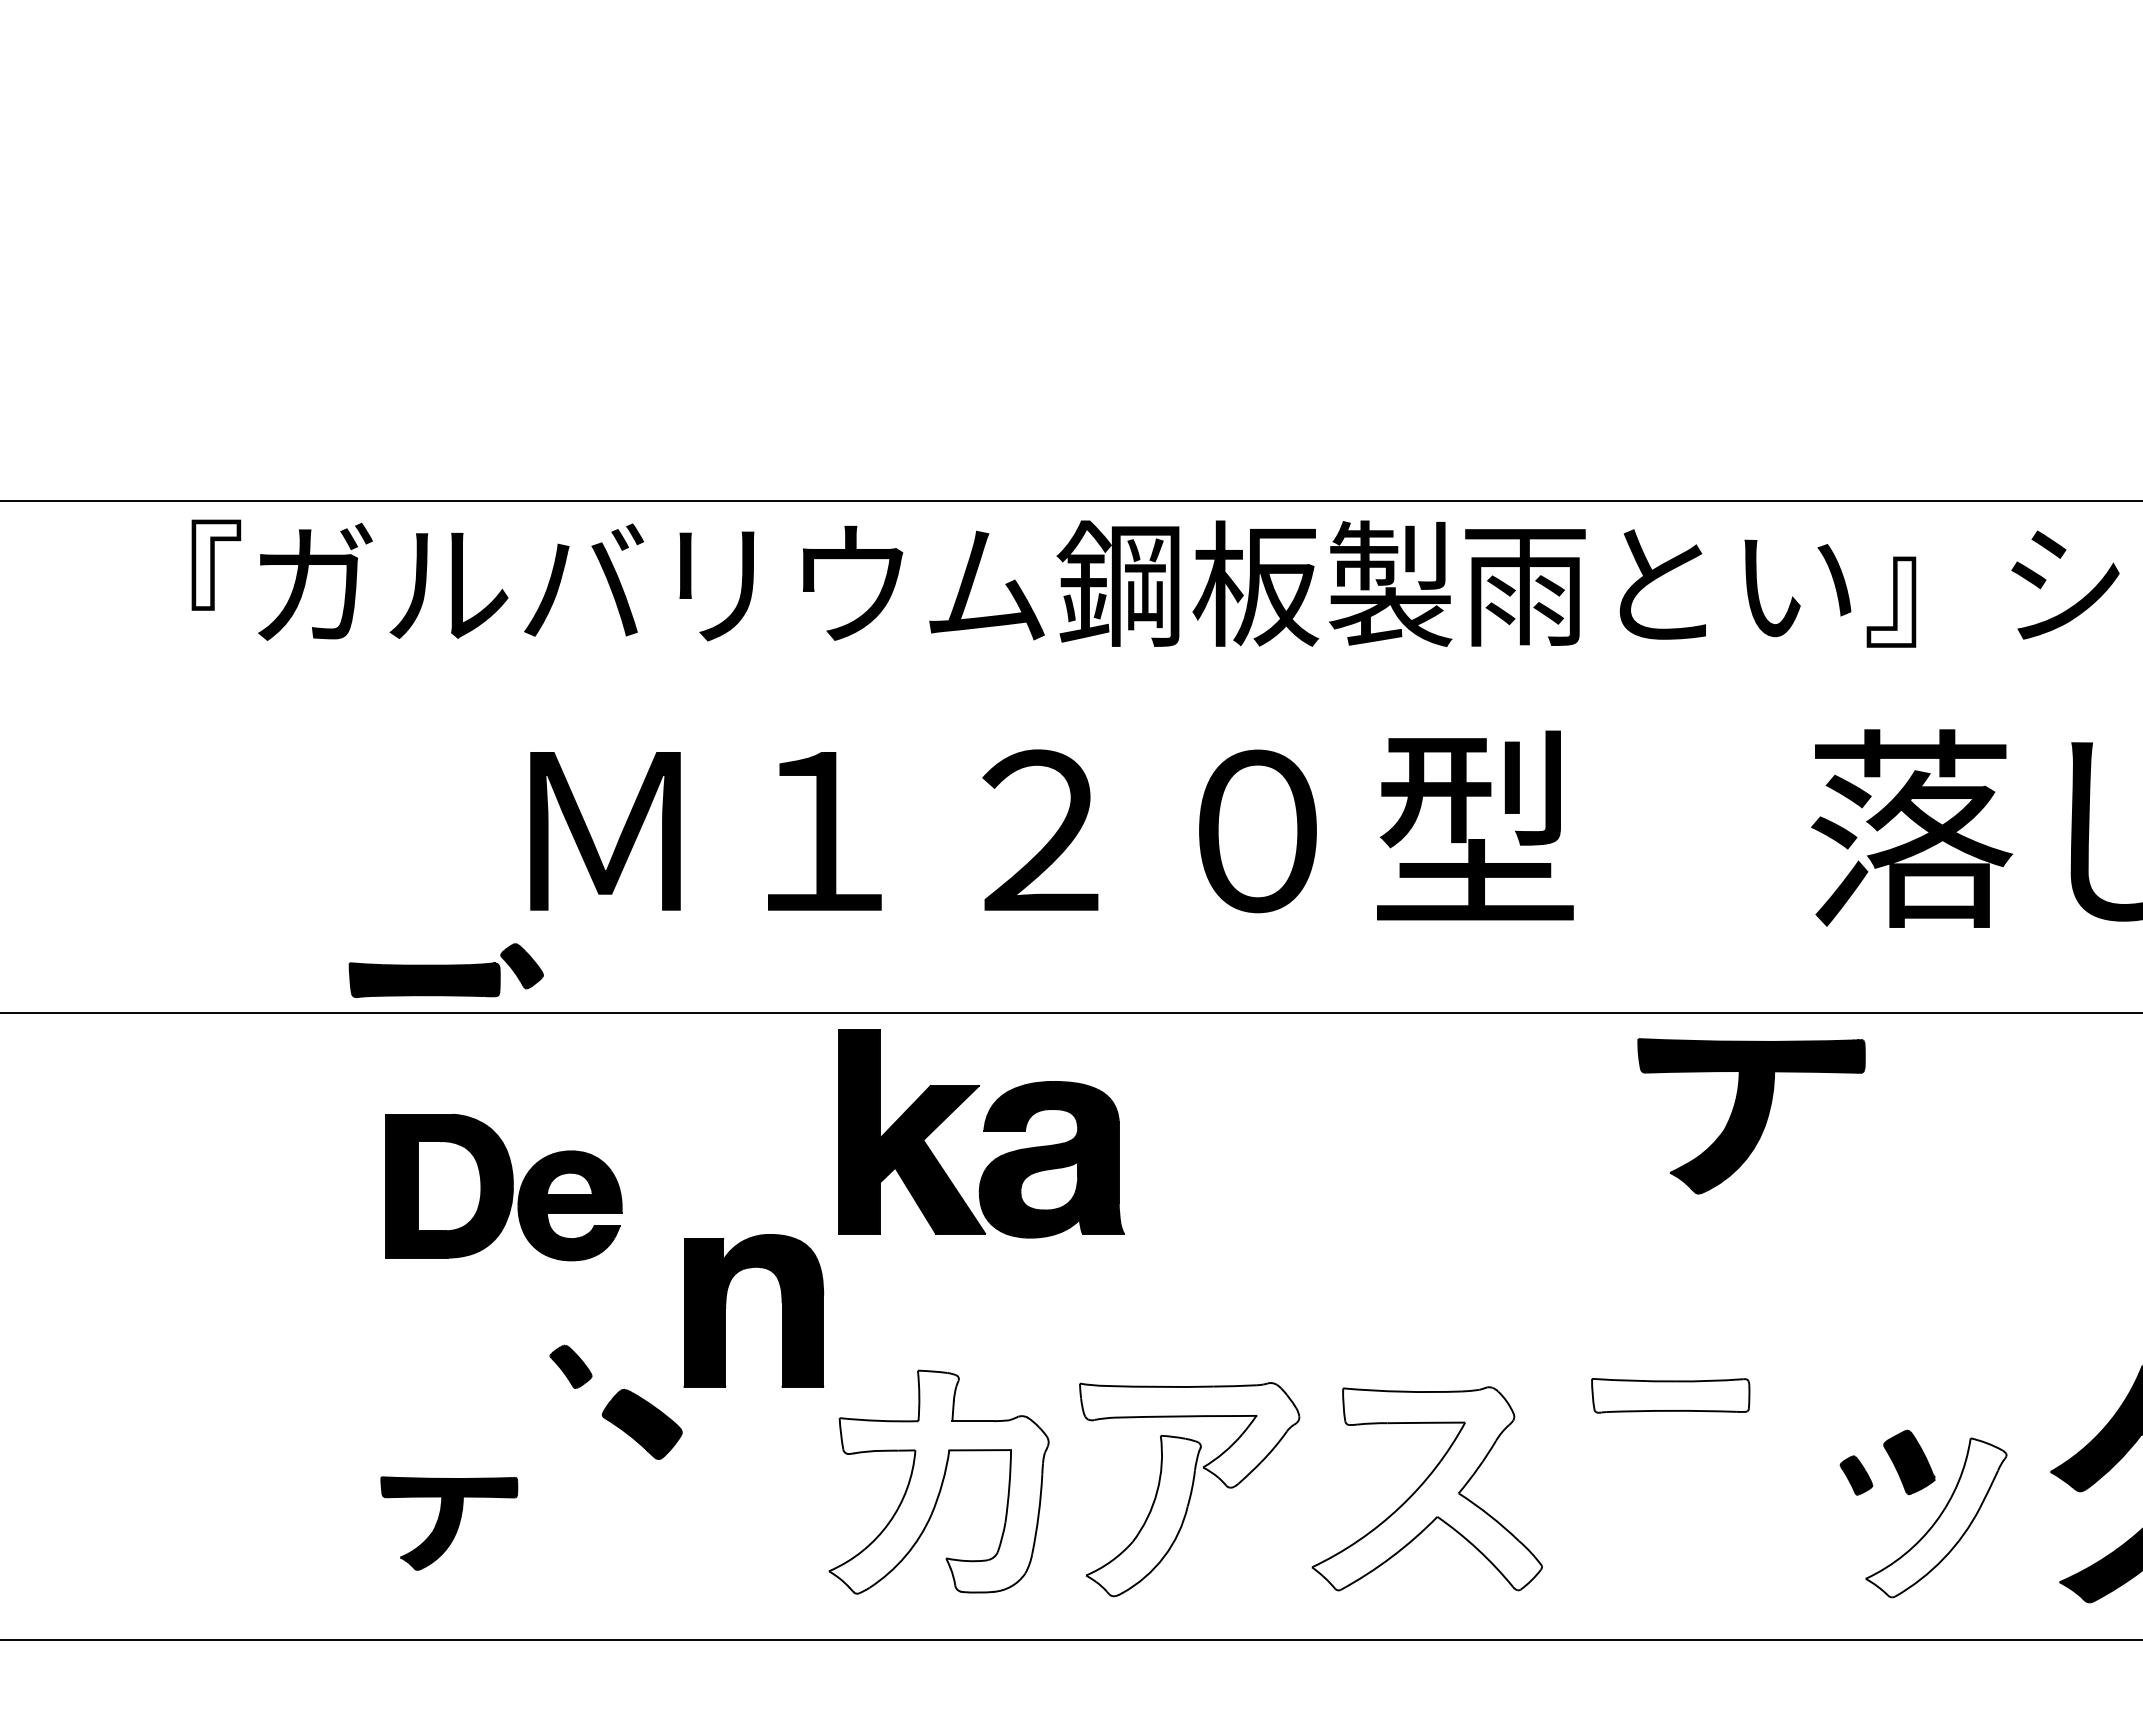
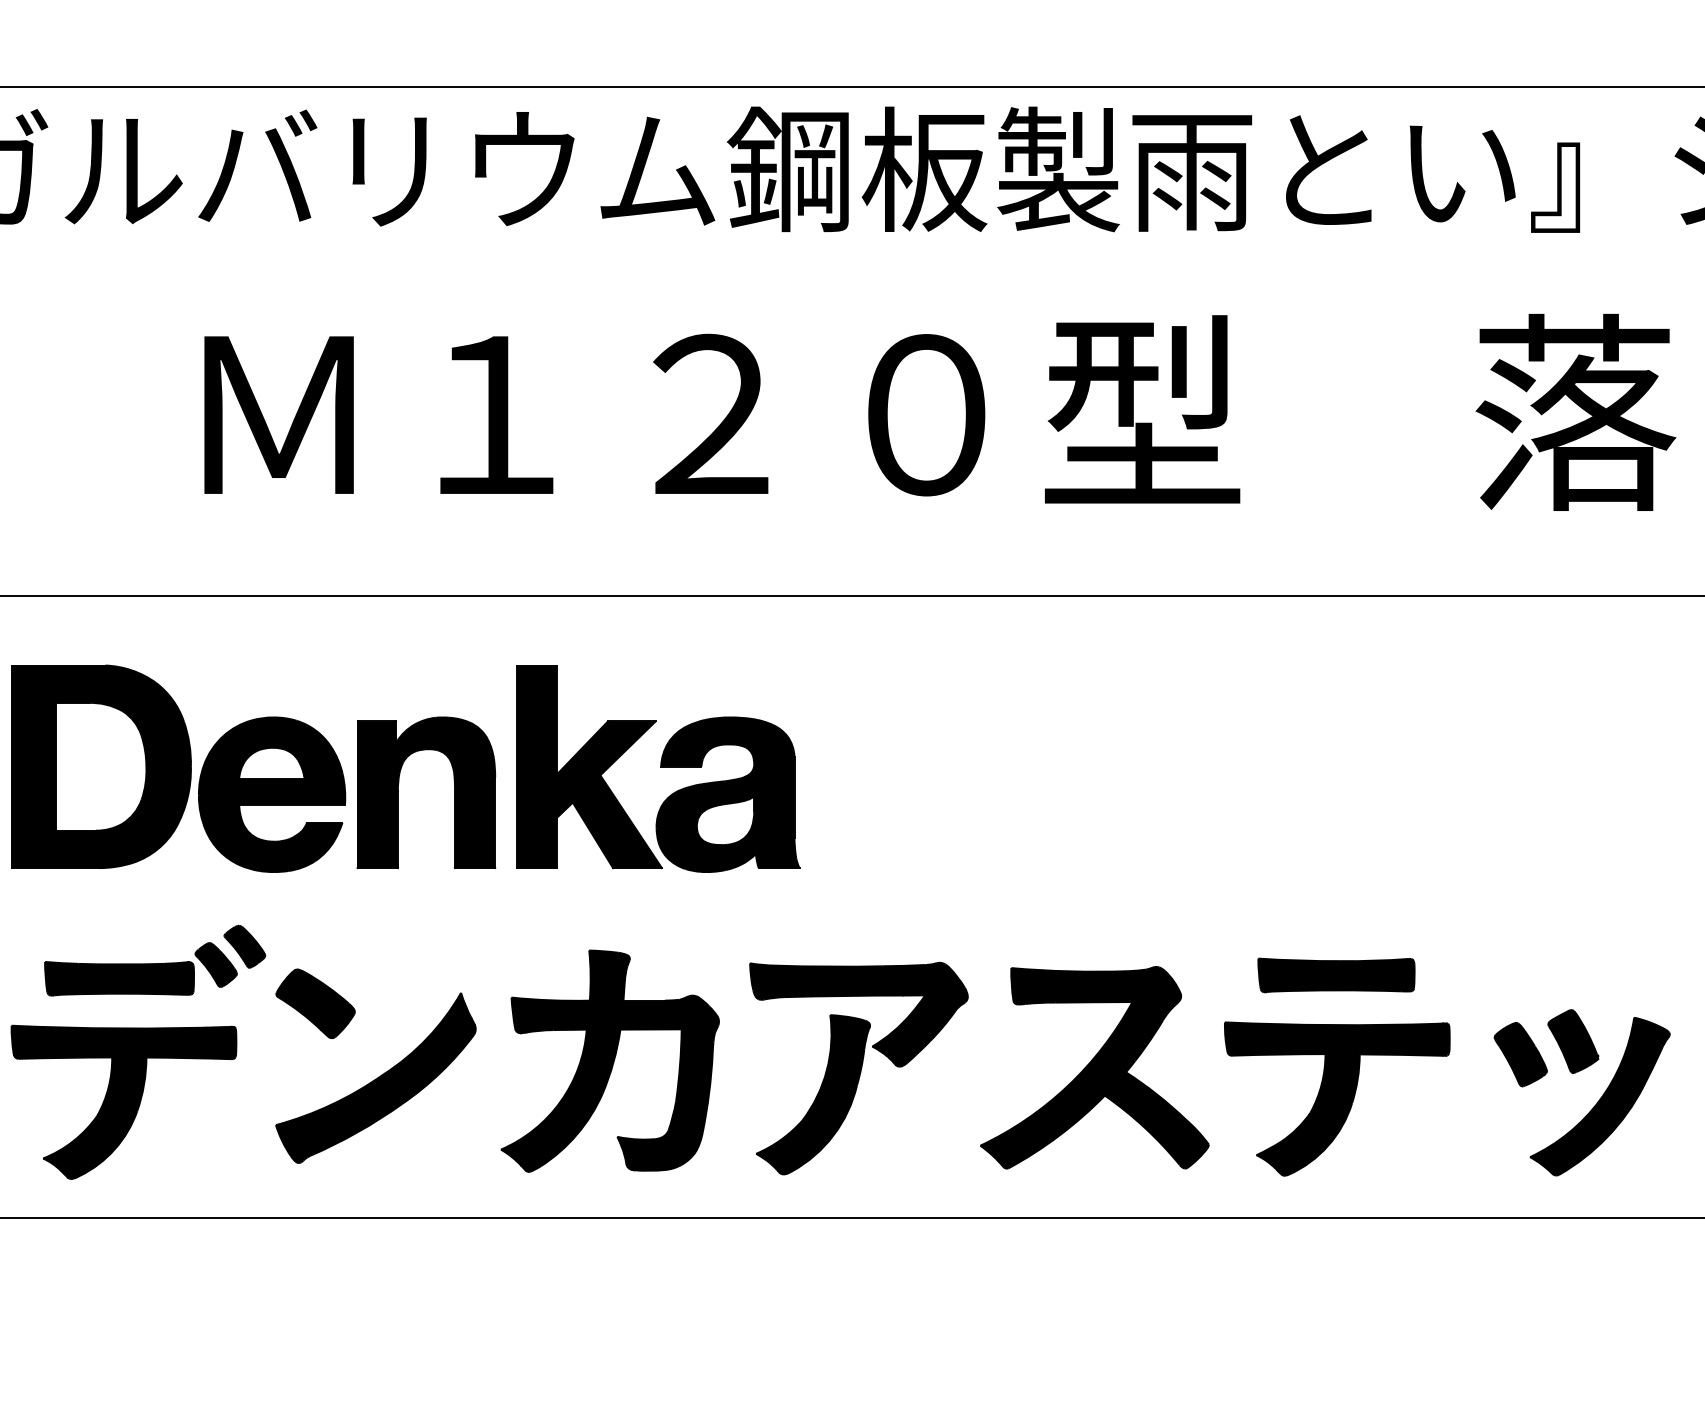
part: (445, 970) -> (140, 969), moved
part: (1751, 1116) -> (1337, 1099), moved
part: (981, 1133) -> (658, 768), moved
part: (503, 1187) -> (177, 768), size x1.43
part: (726, 1308) -> (399, 790), moved
fill: (1670, 1395) -> (1336, 975), added
fill: (1189, 1435) -> (858, 1014), added
part: (1856, 1475) -> (1520, 1054), size x1.67
fill: (938, 1481) -> (609, 1060), added
fill: (1427, 1488) -> (1095, 1067), added
part: (702, 1499) -> (375, 1078), added
fill: (1143, 1515) -> (813, 1094), added
fill: (1935, 1517) -> (1599, 1096), added
part: (449, 1523) -> (124, 1102), size x1.67

